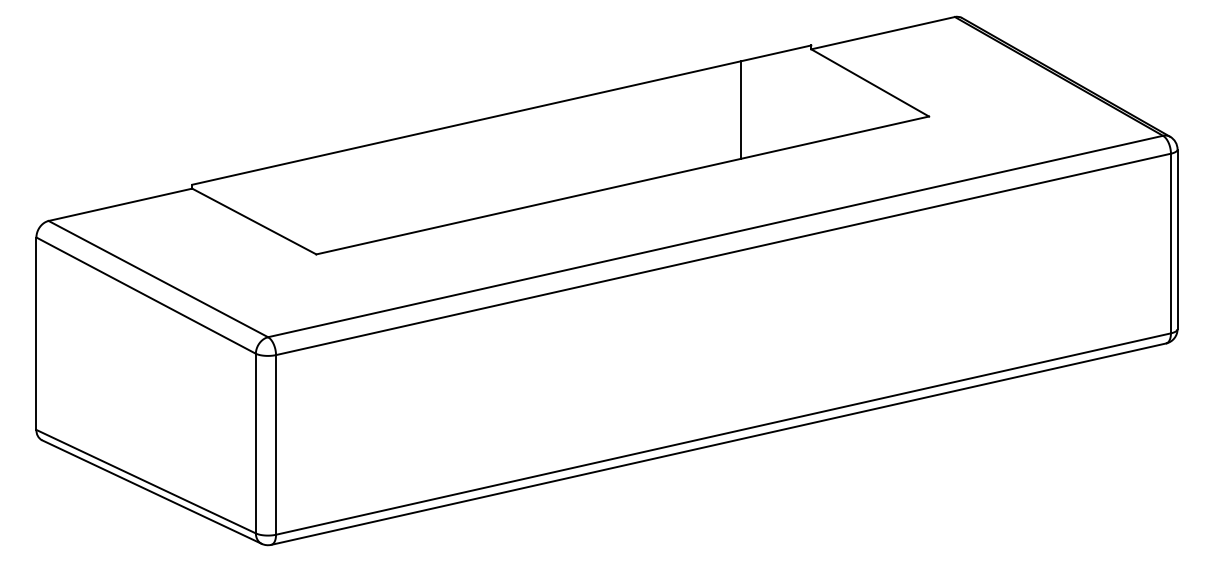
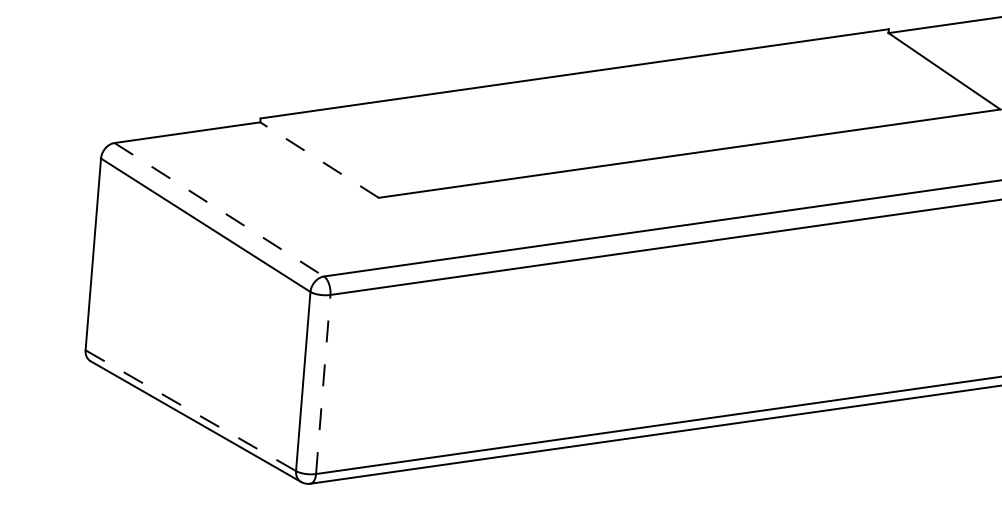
line: (740, 109) -> (813, 87), removed
line: (253, 221) -> (318, 159), solid -> dashed
line: (158, 279) -> (219, 210), solid -> dashed
line: (276, 444) -> (323, 384), solid -> dashed
line: (146, 481) -> (191, 410), solid -> dashed

